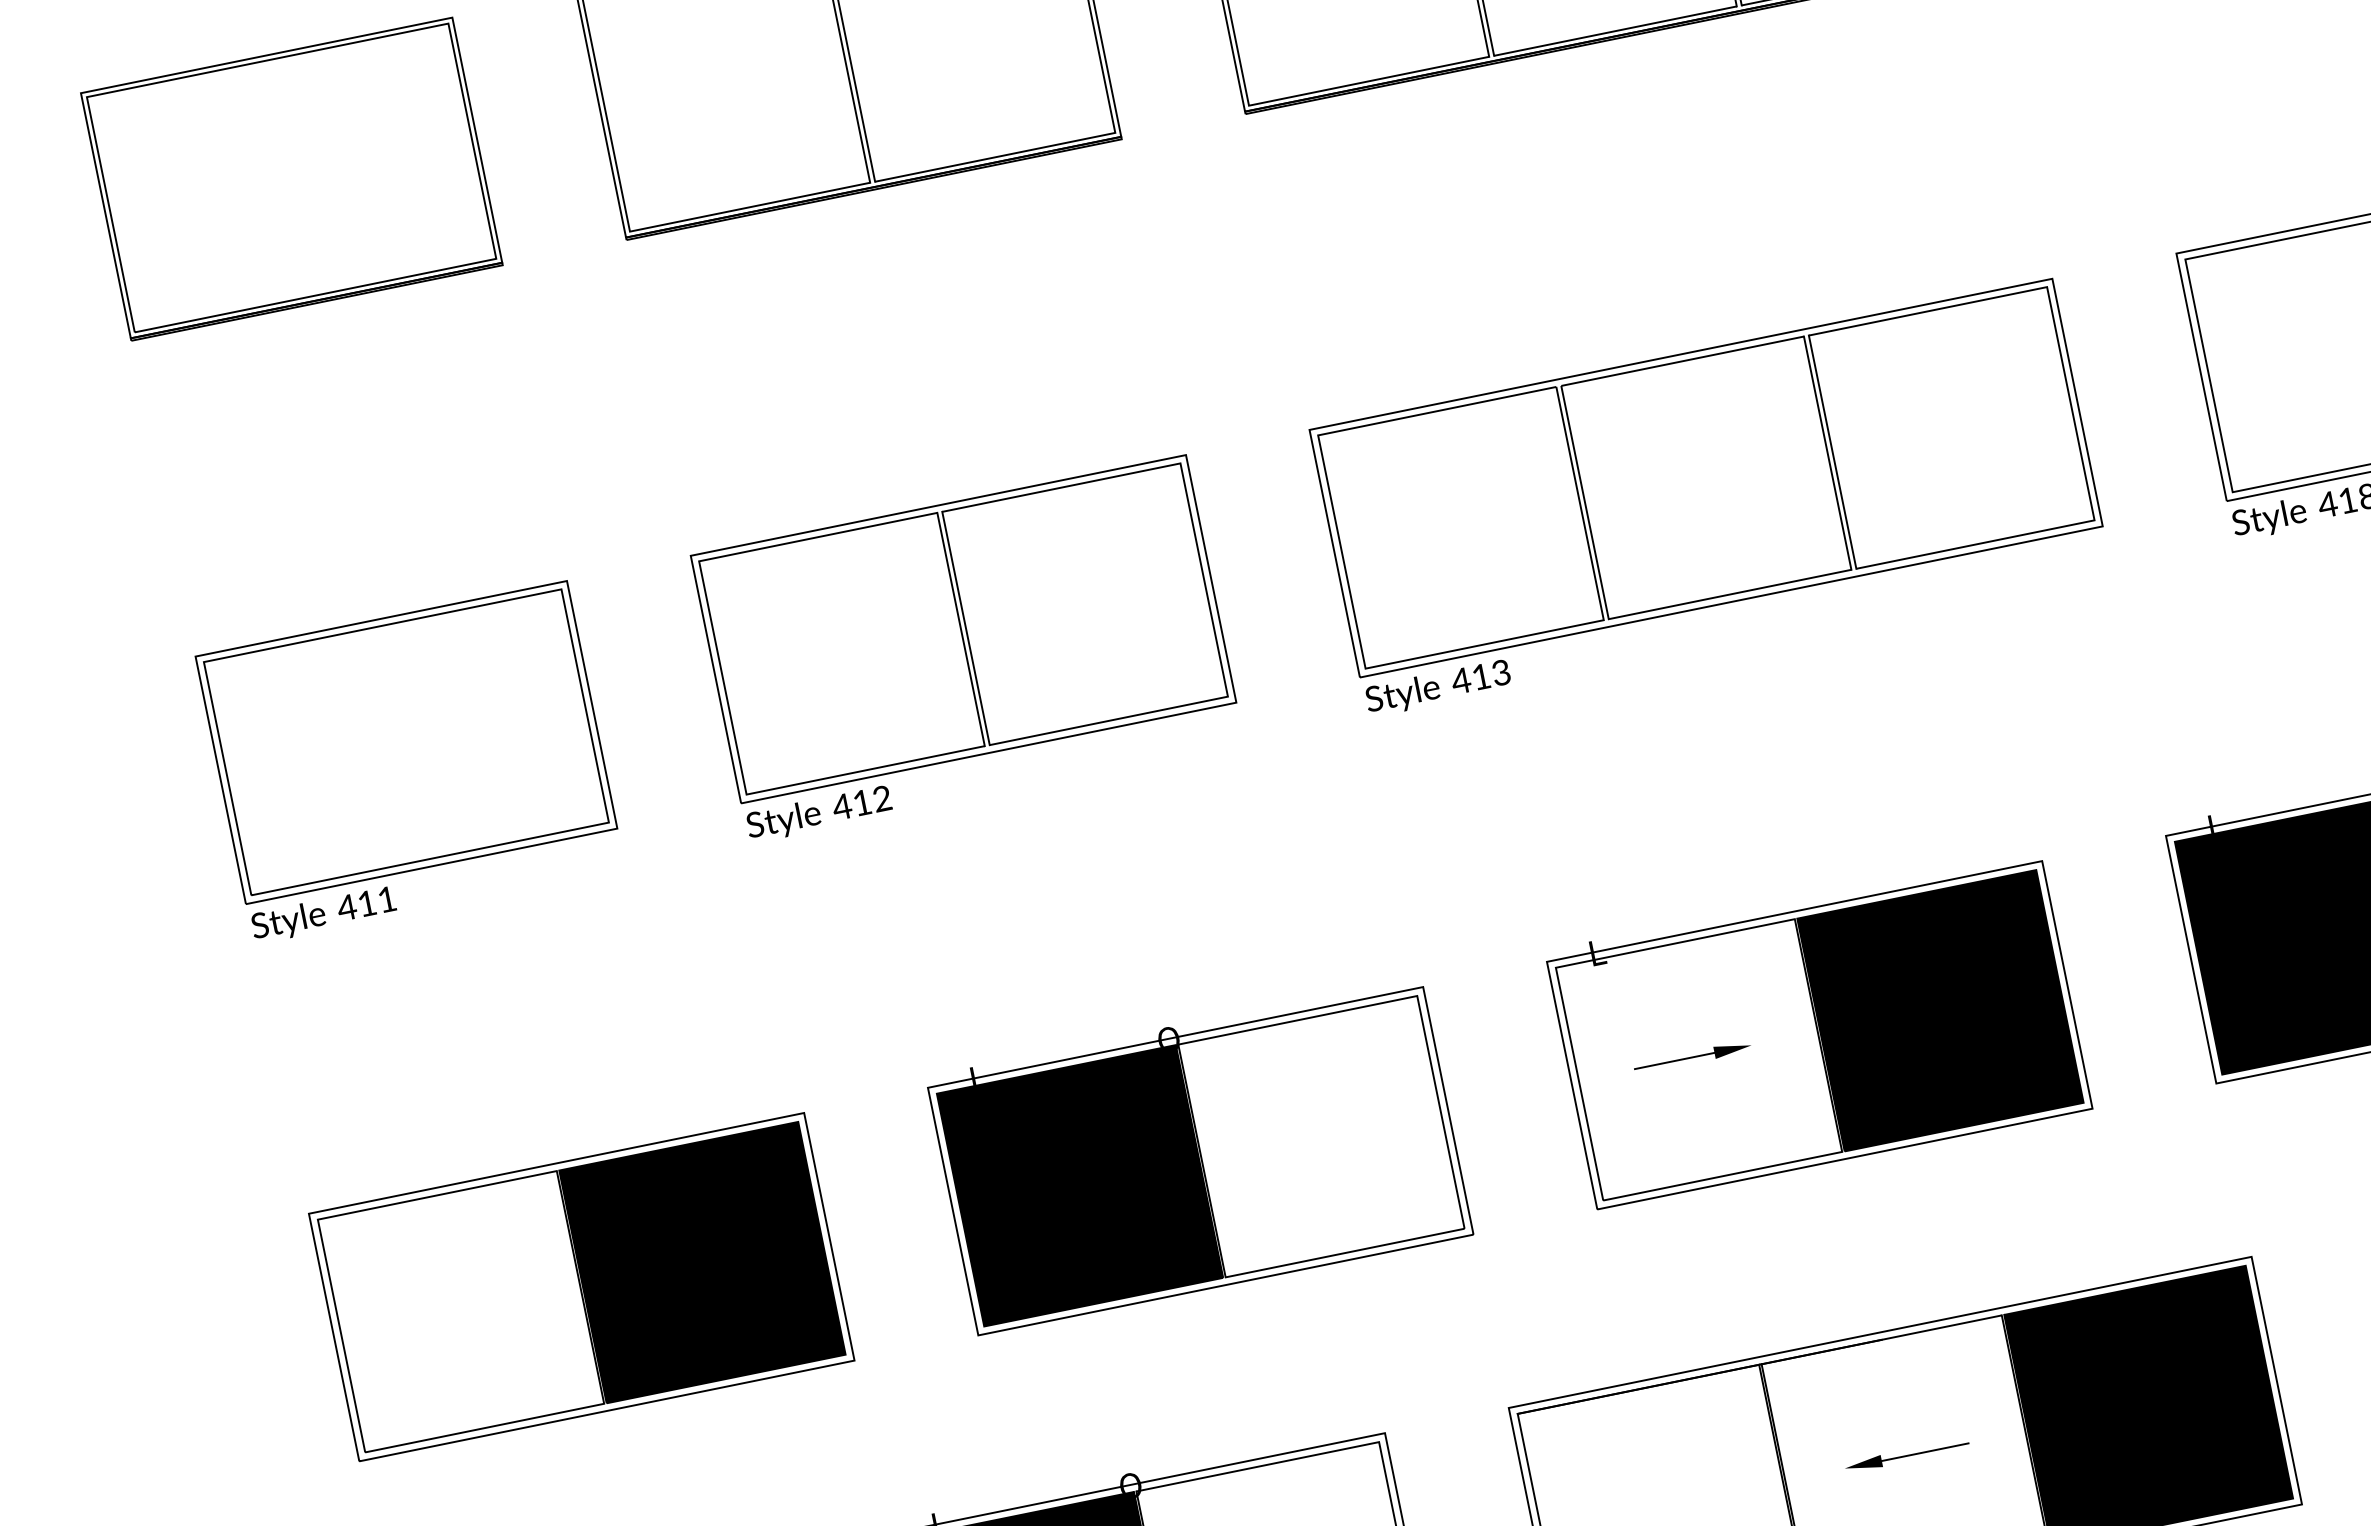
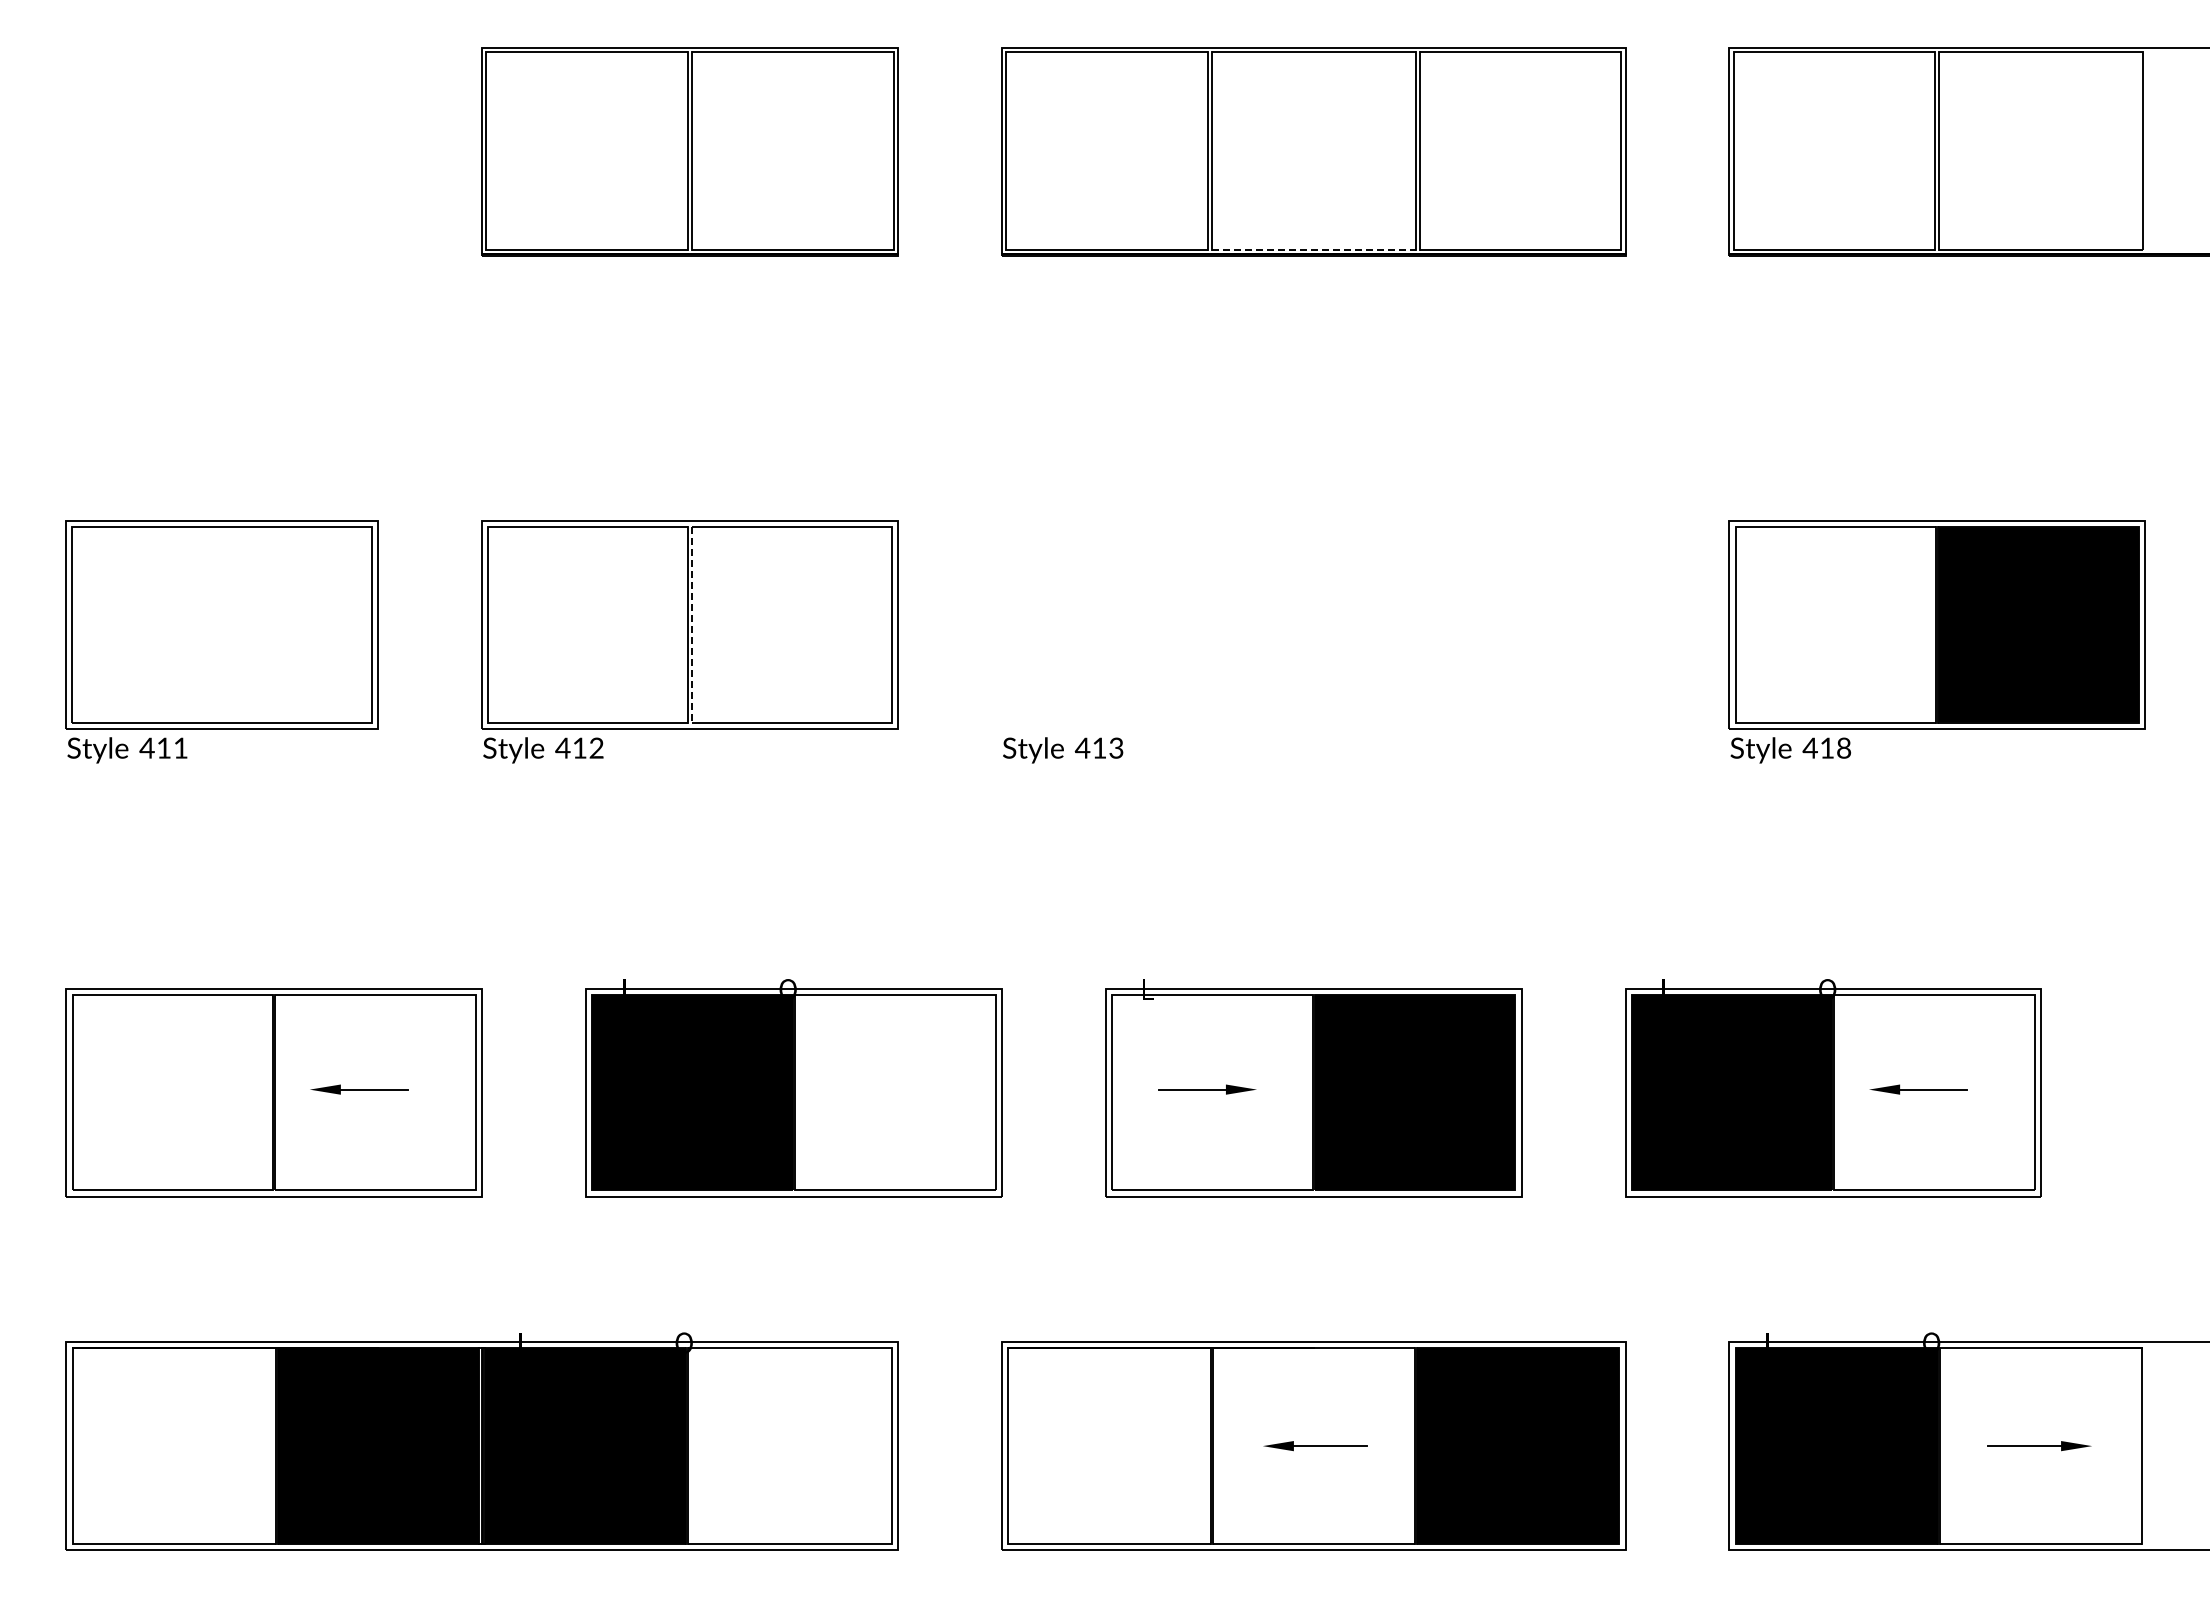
line: (1615, 31) -> (1313, 249), solid -> dashed
part: (290, 178) -> (221, 151), removed
part: (1706, 477) -> (1313, 624), removed
line: (966, 628) -> (692, 624), solid -> dashed
fill: (702, 1262) -> (375, 1092), removed

